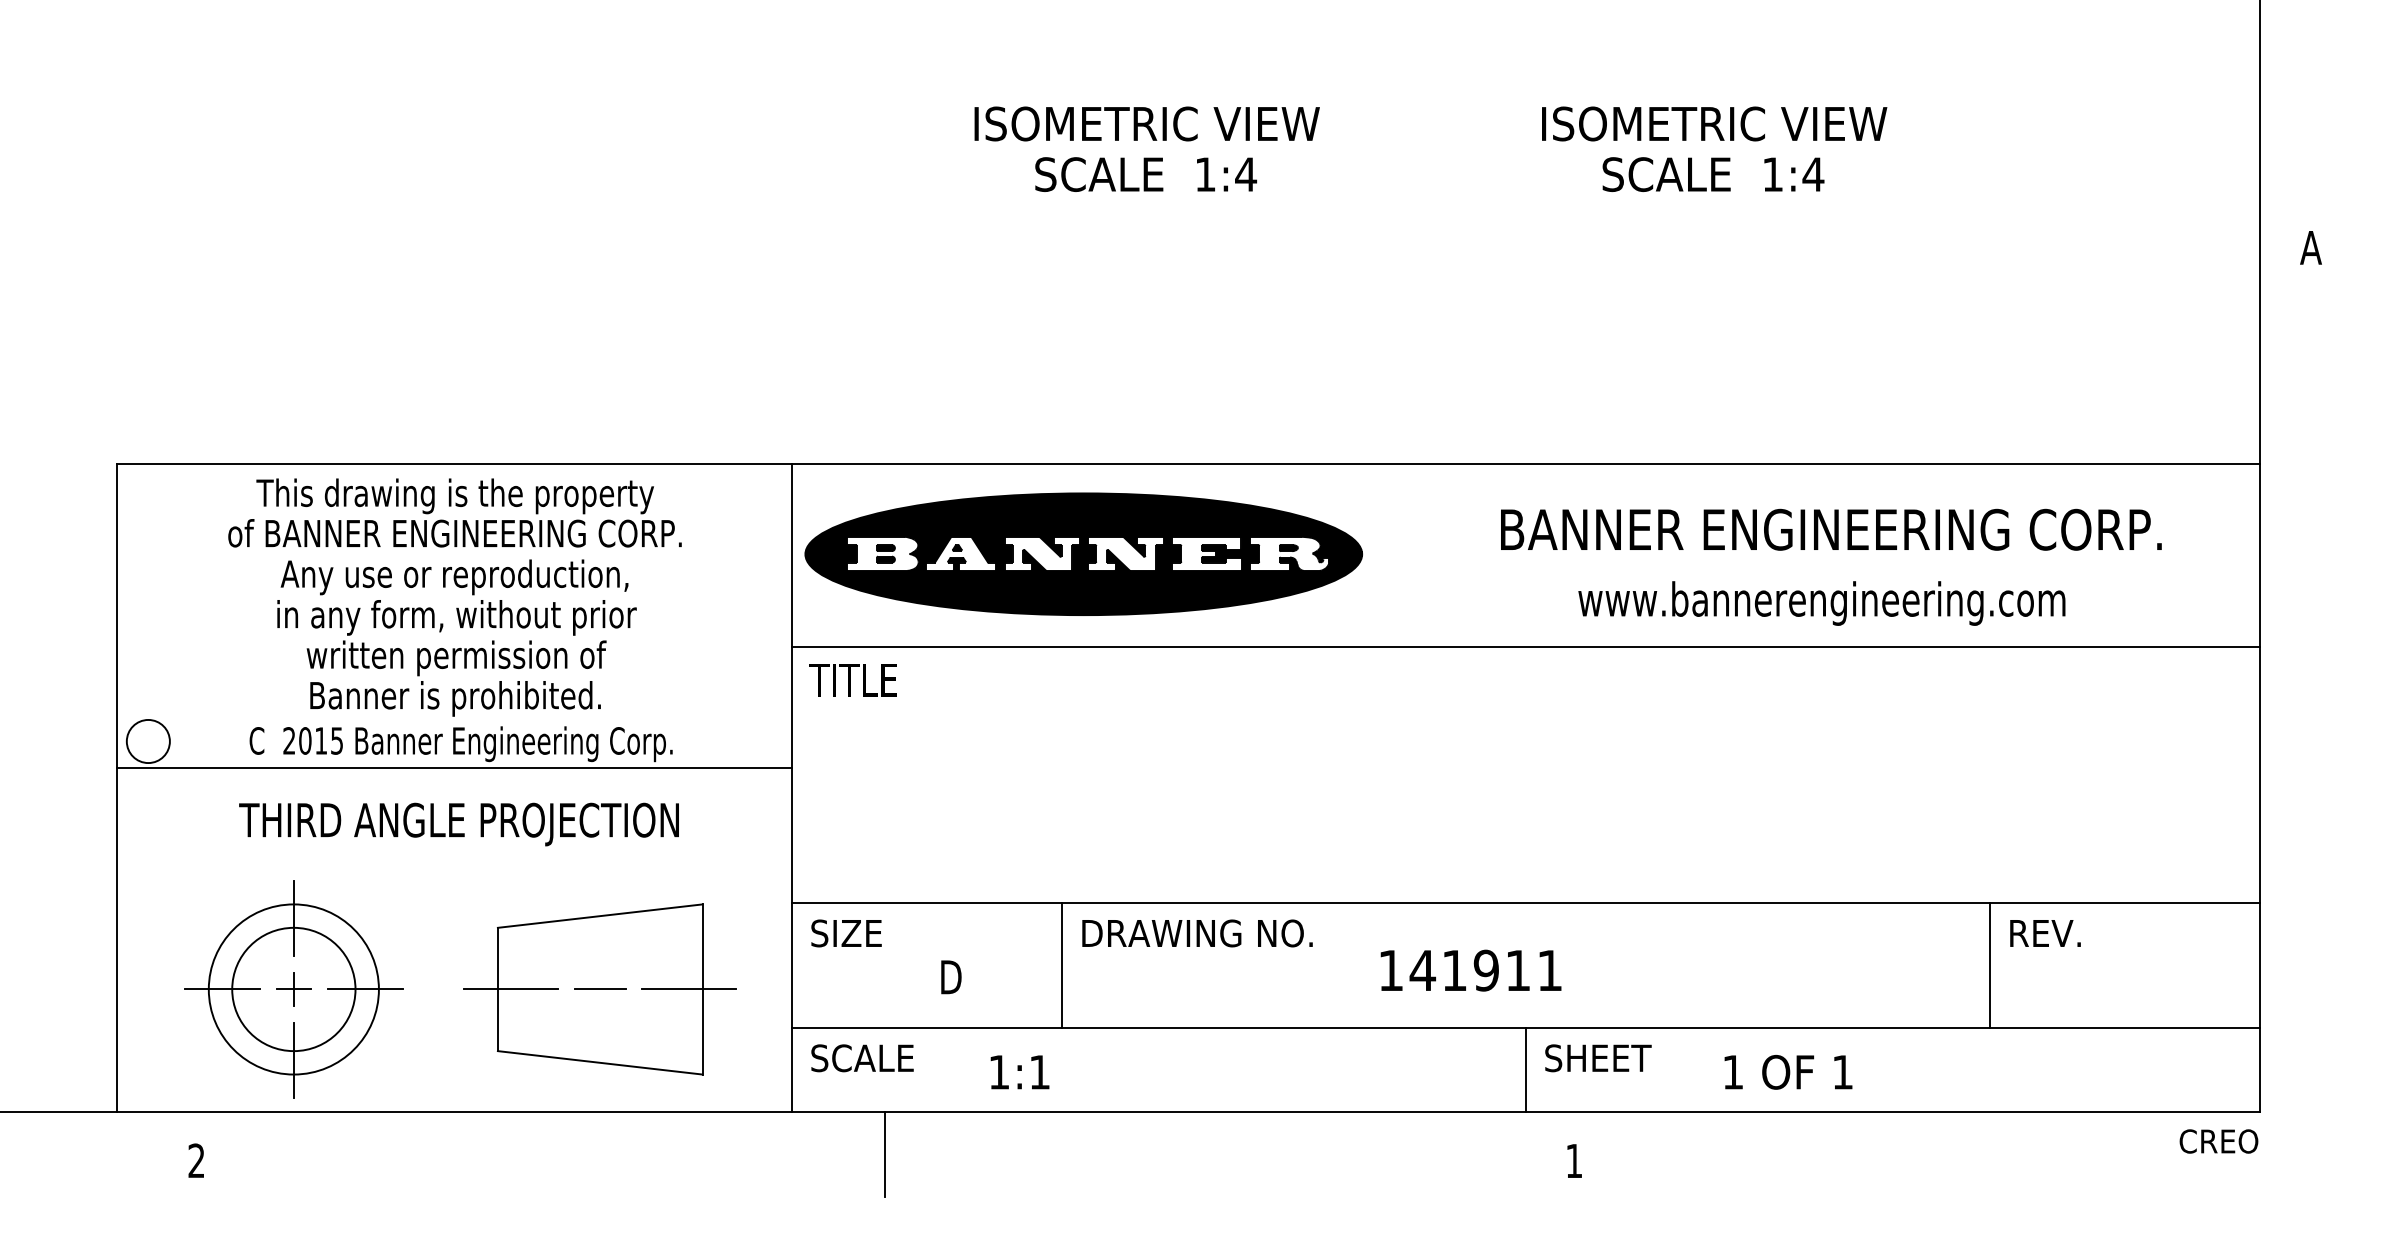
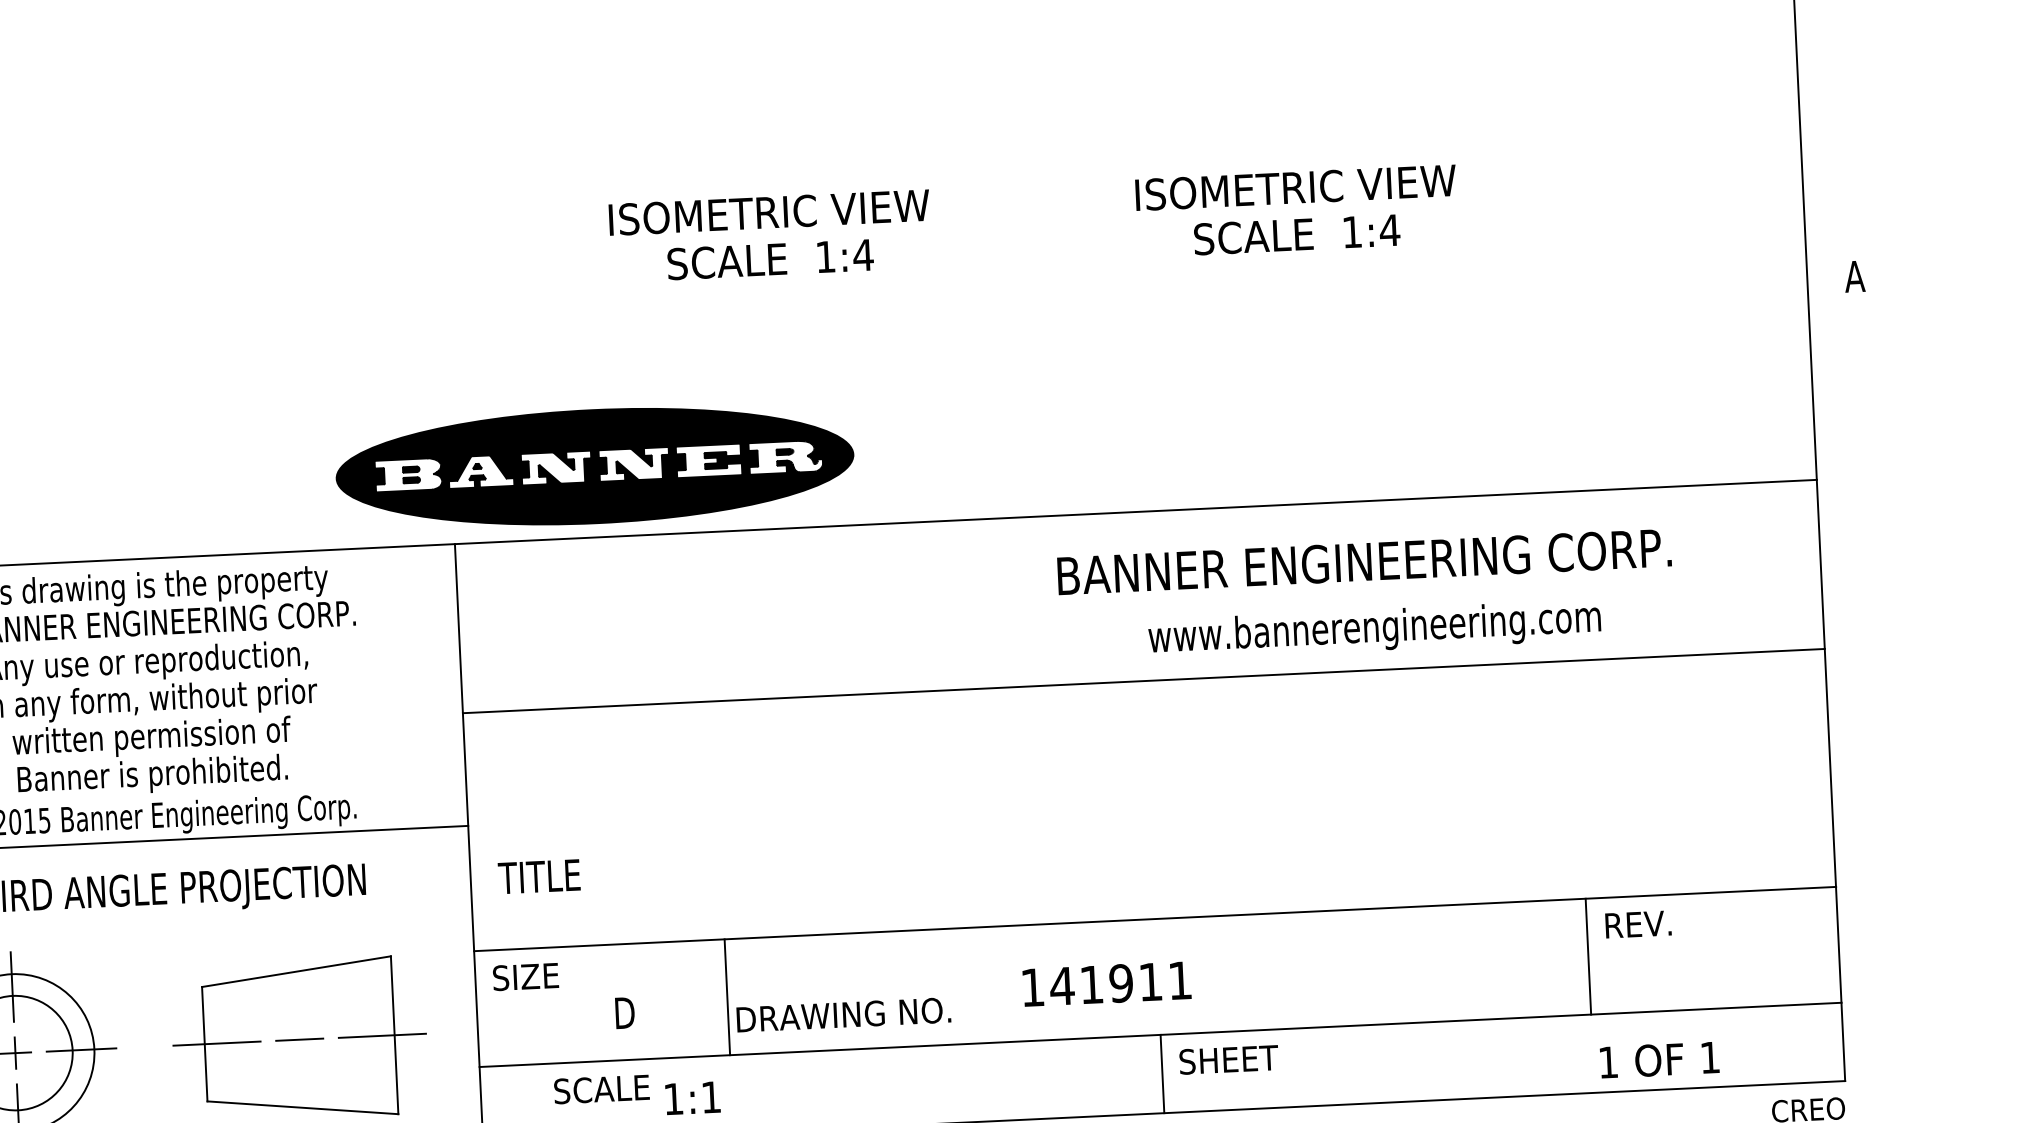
text: (1831, 529) -> (1364, 561), moved
part: (1083, 553) -> (594, 465), moved
text: (1821, 603) -> (1374, 630), moved
text: (852, 680) -> (538, 876), moved
text: (1197, 933) -> (843, 1015), moved
text: (862, 1058) -> (601, 1089), moved
text: (1788, 1072) -> (1659, 1060), moved

